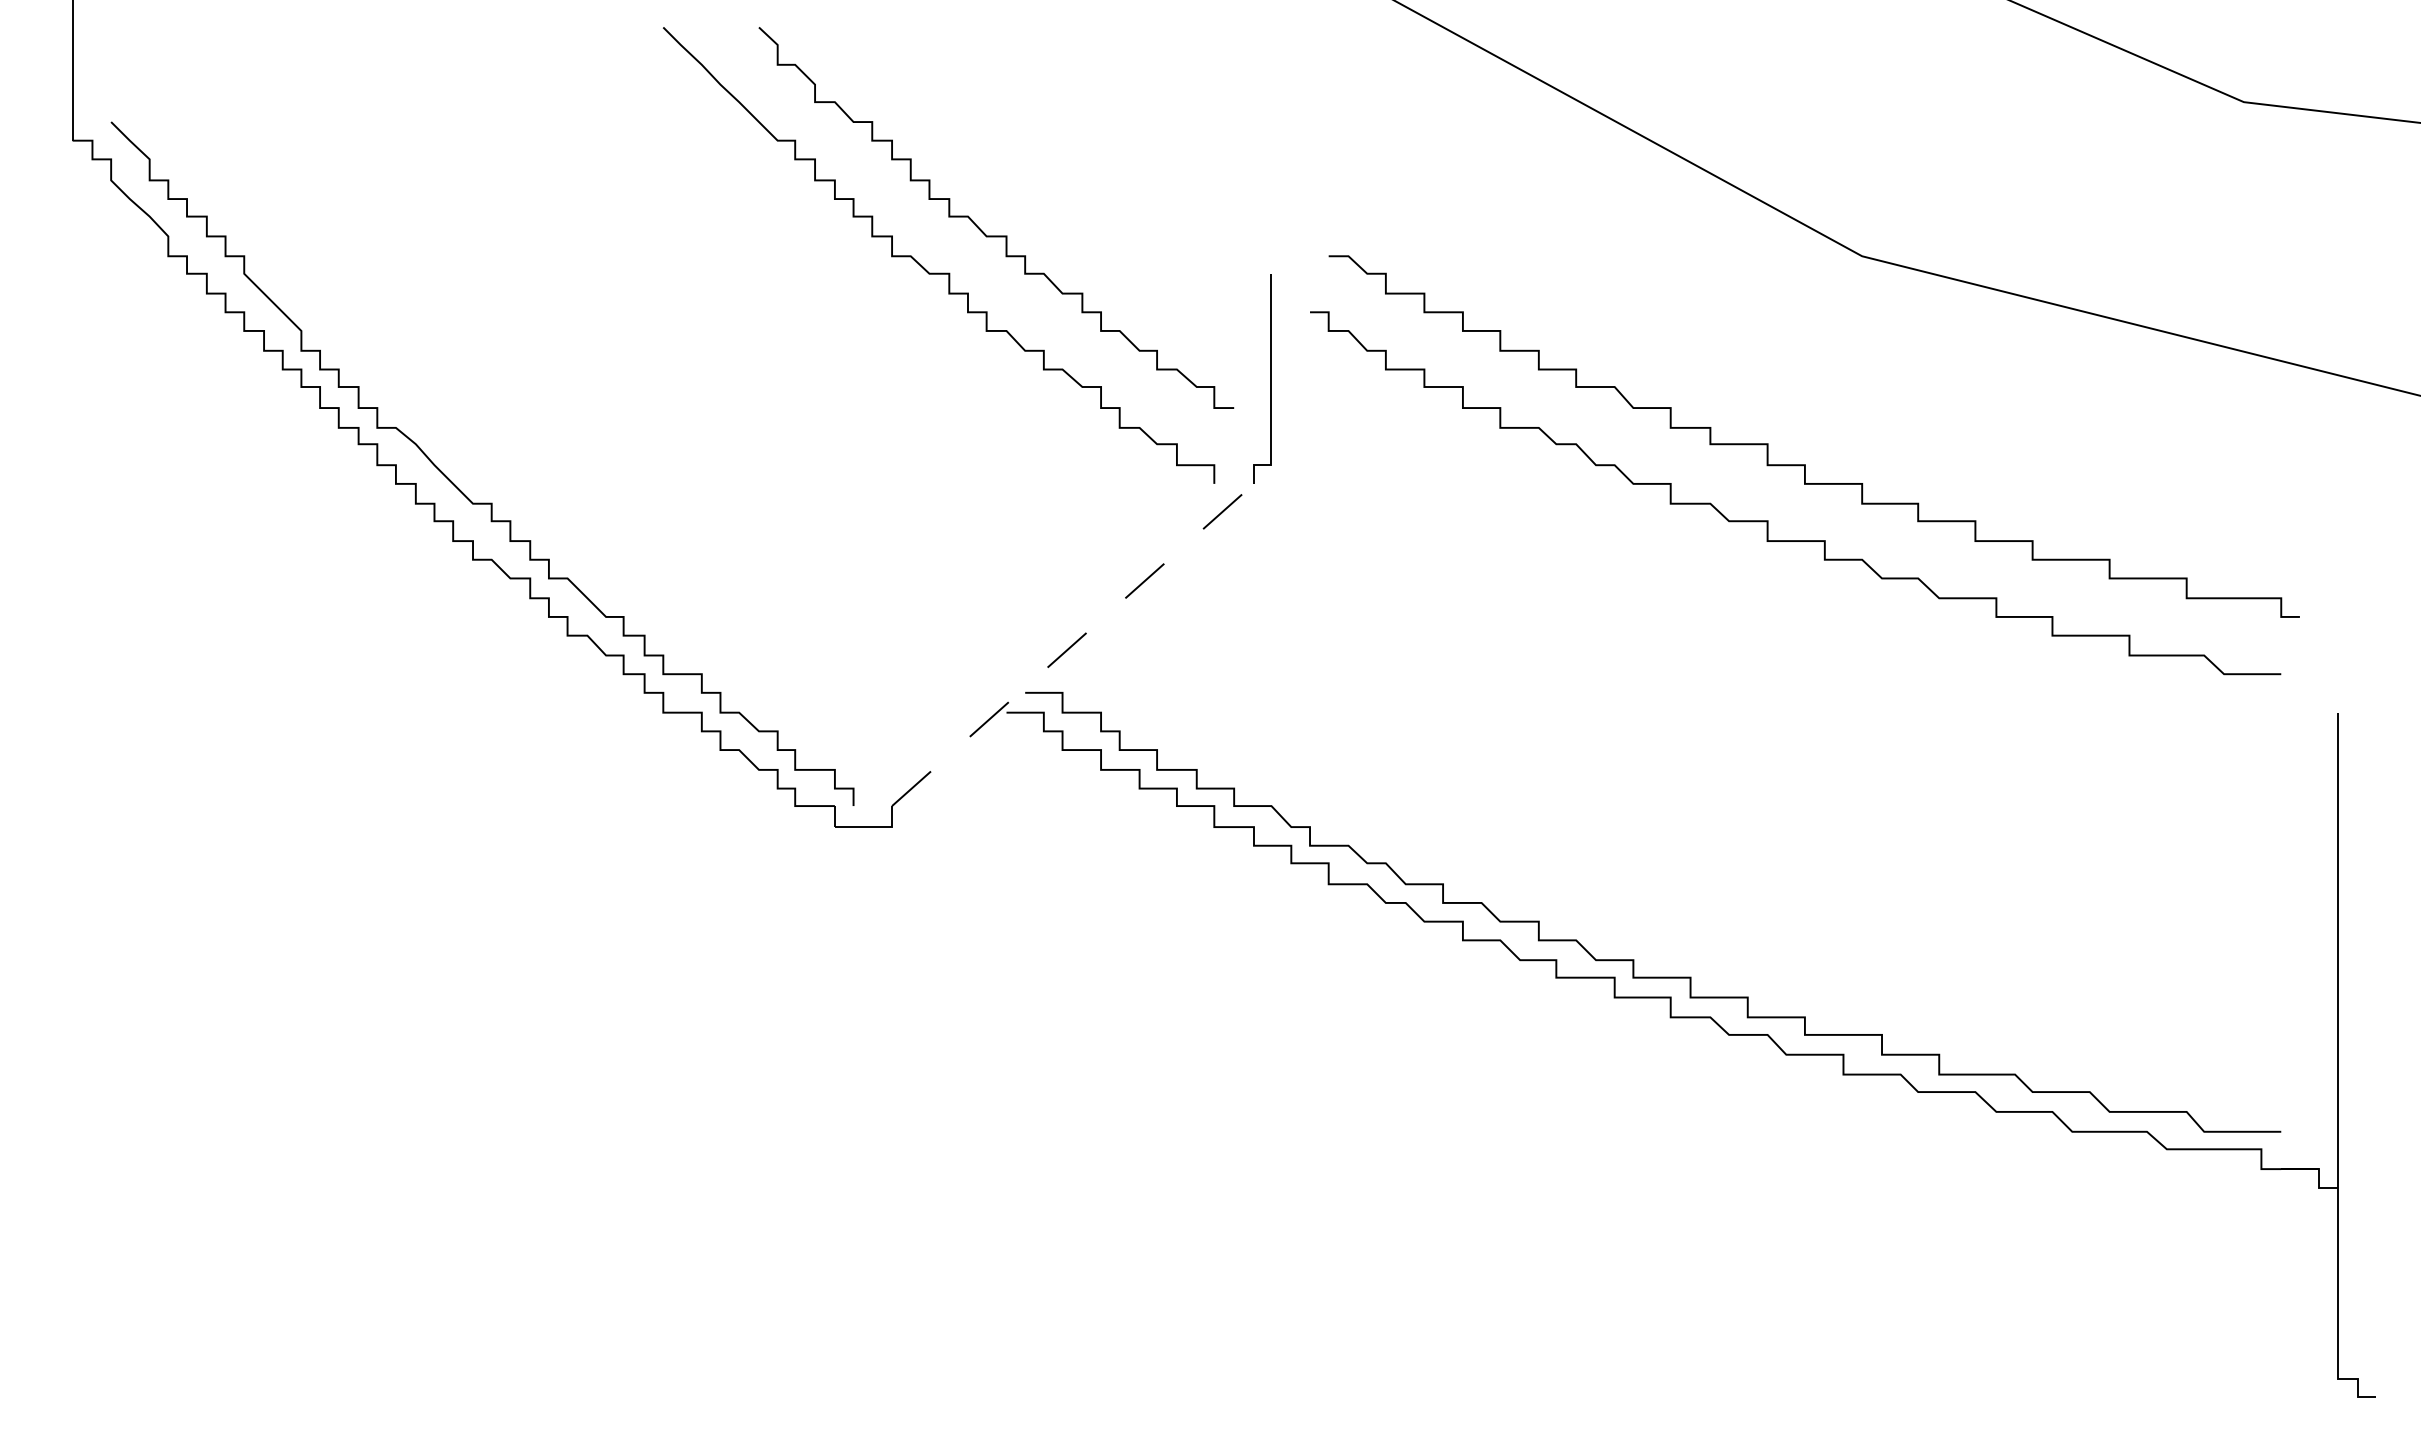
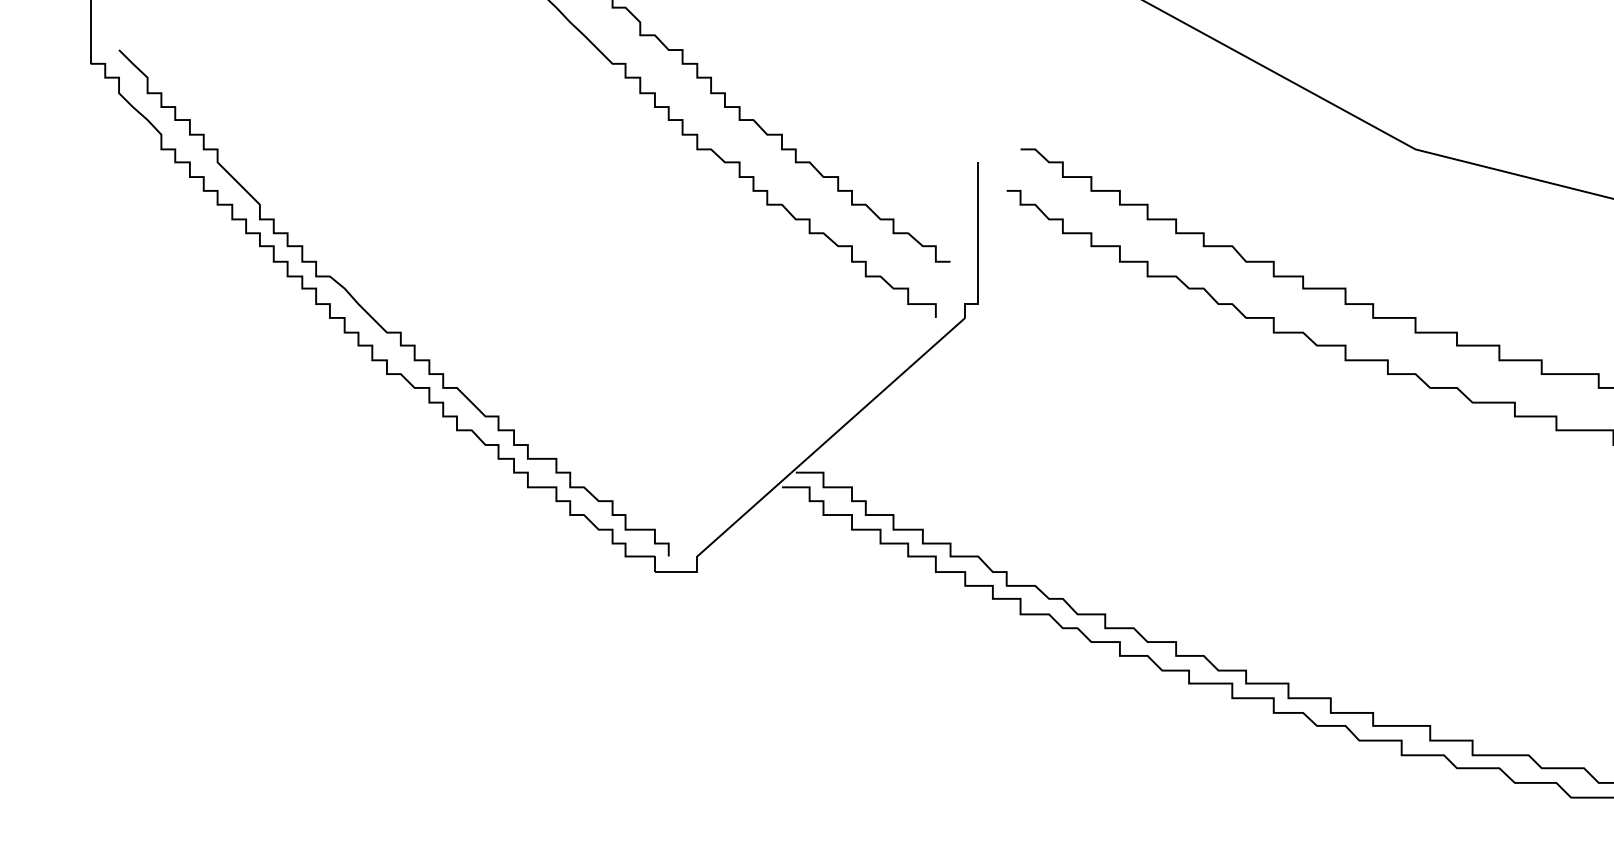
line: (1073, 644) -> (831, 436), dashed -> solid

